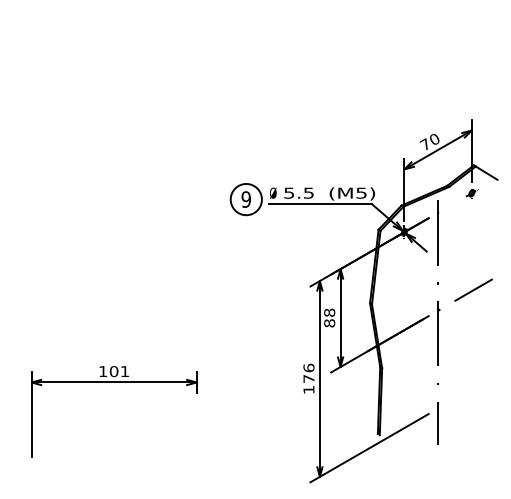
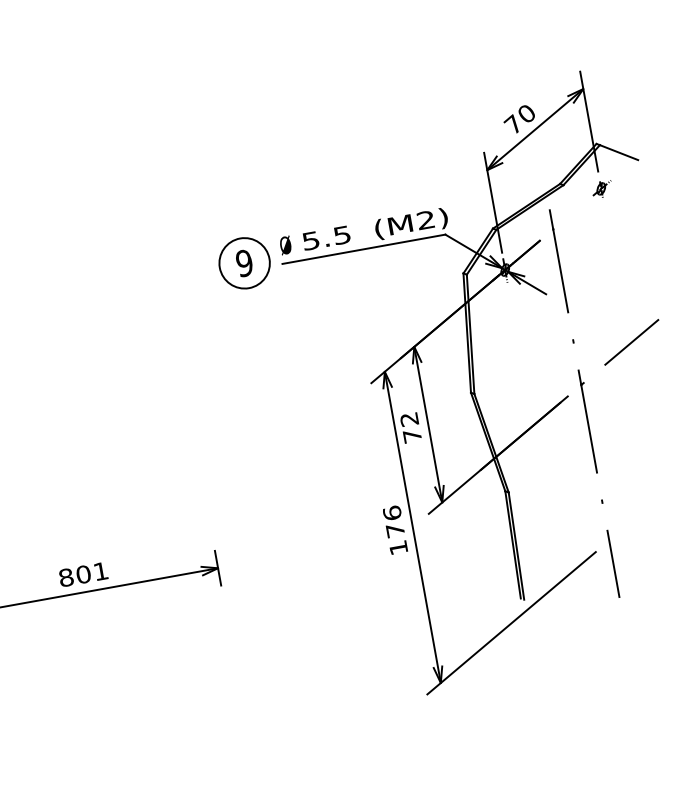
text: (361, 192) -> (425, 219), (M5) -> (M2)
text: (329, 317) -> (410, 426), 88 -> 72
text: (103, 371) -> (66, 577), 101 -> 801

